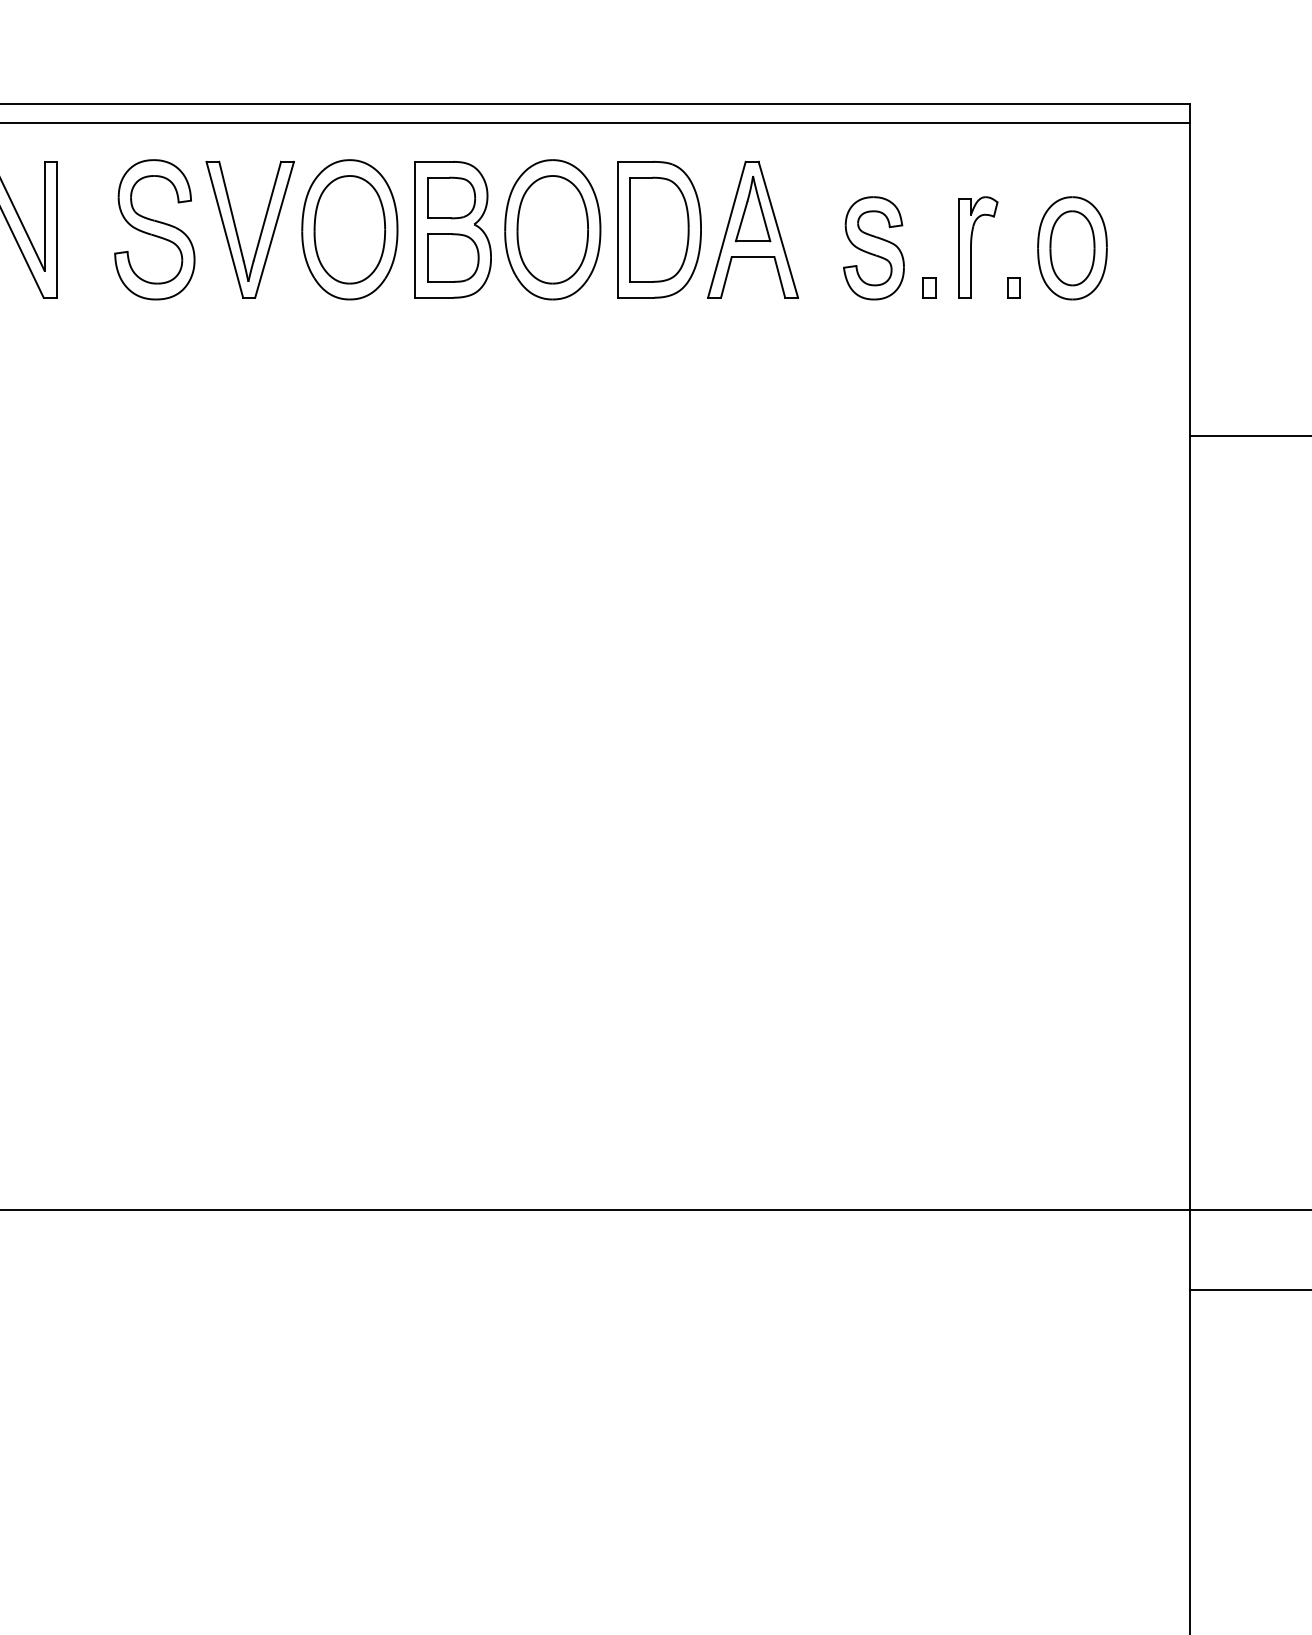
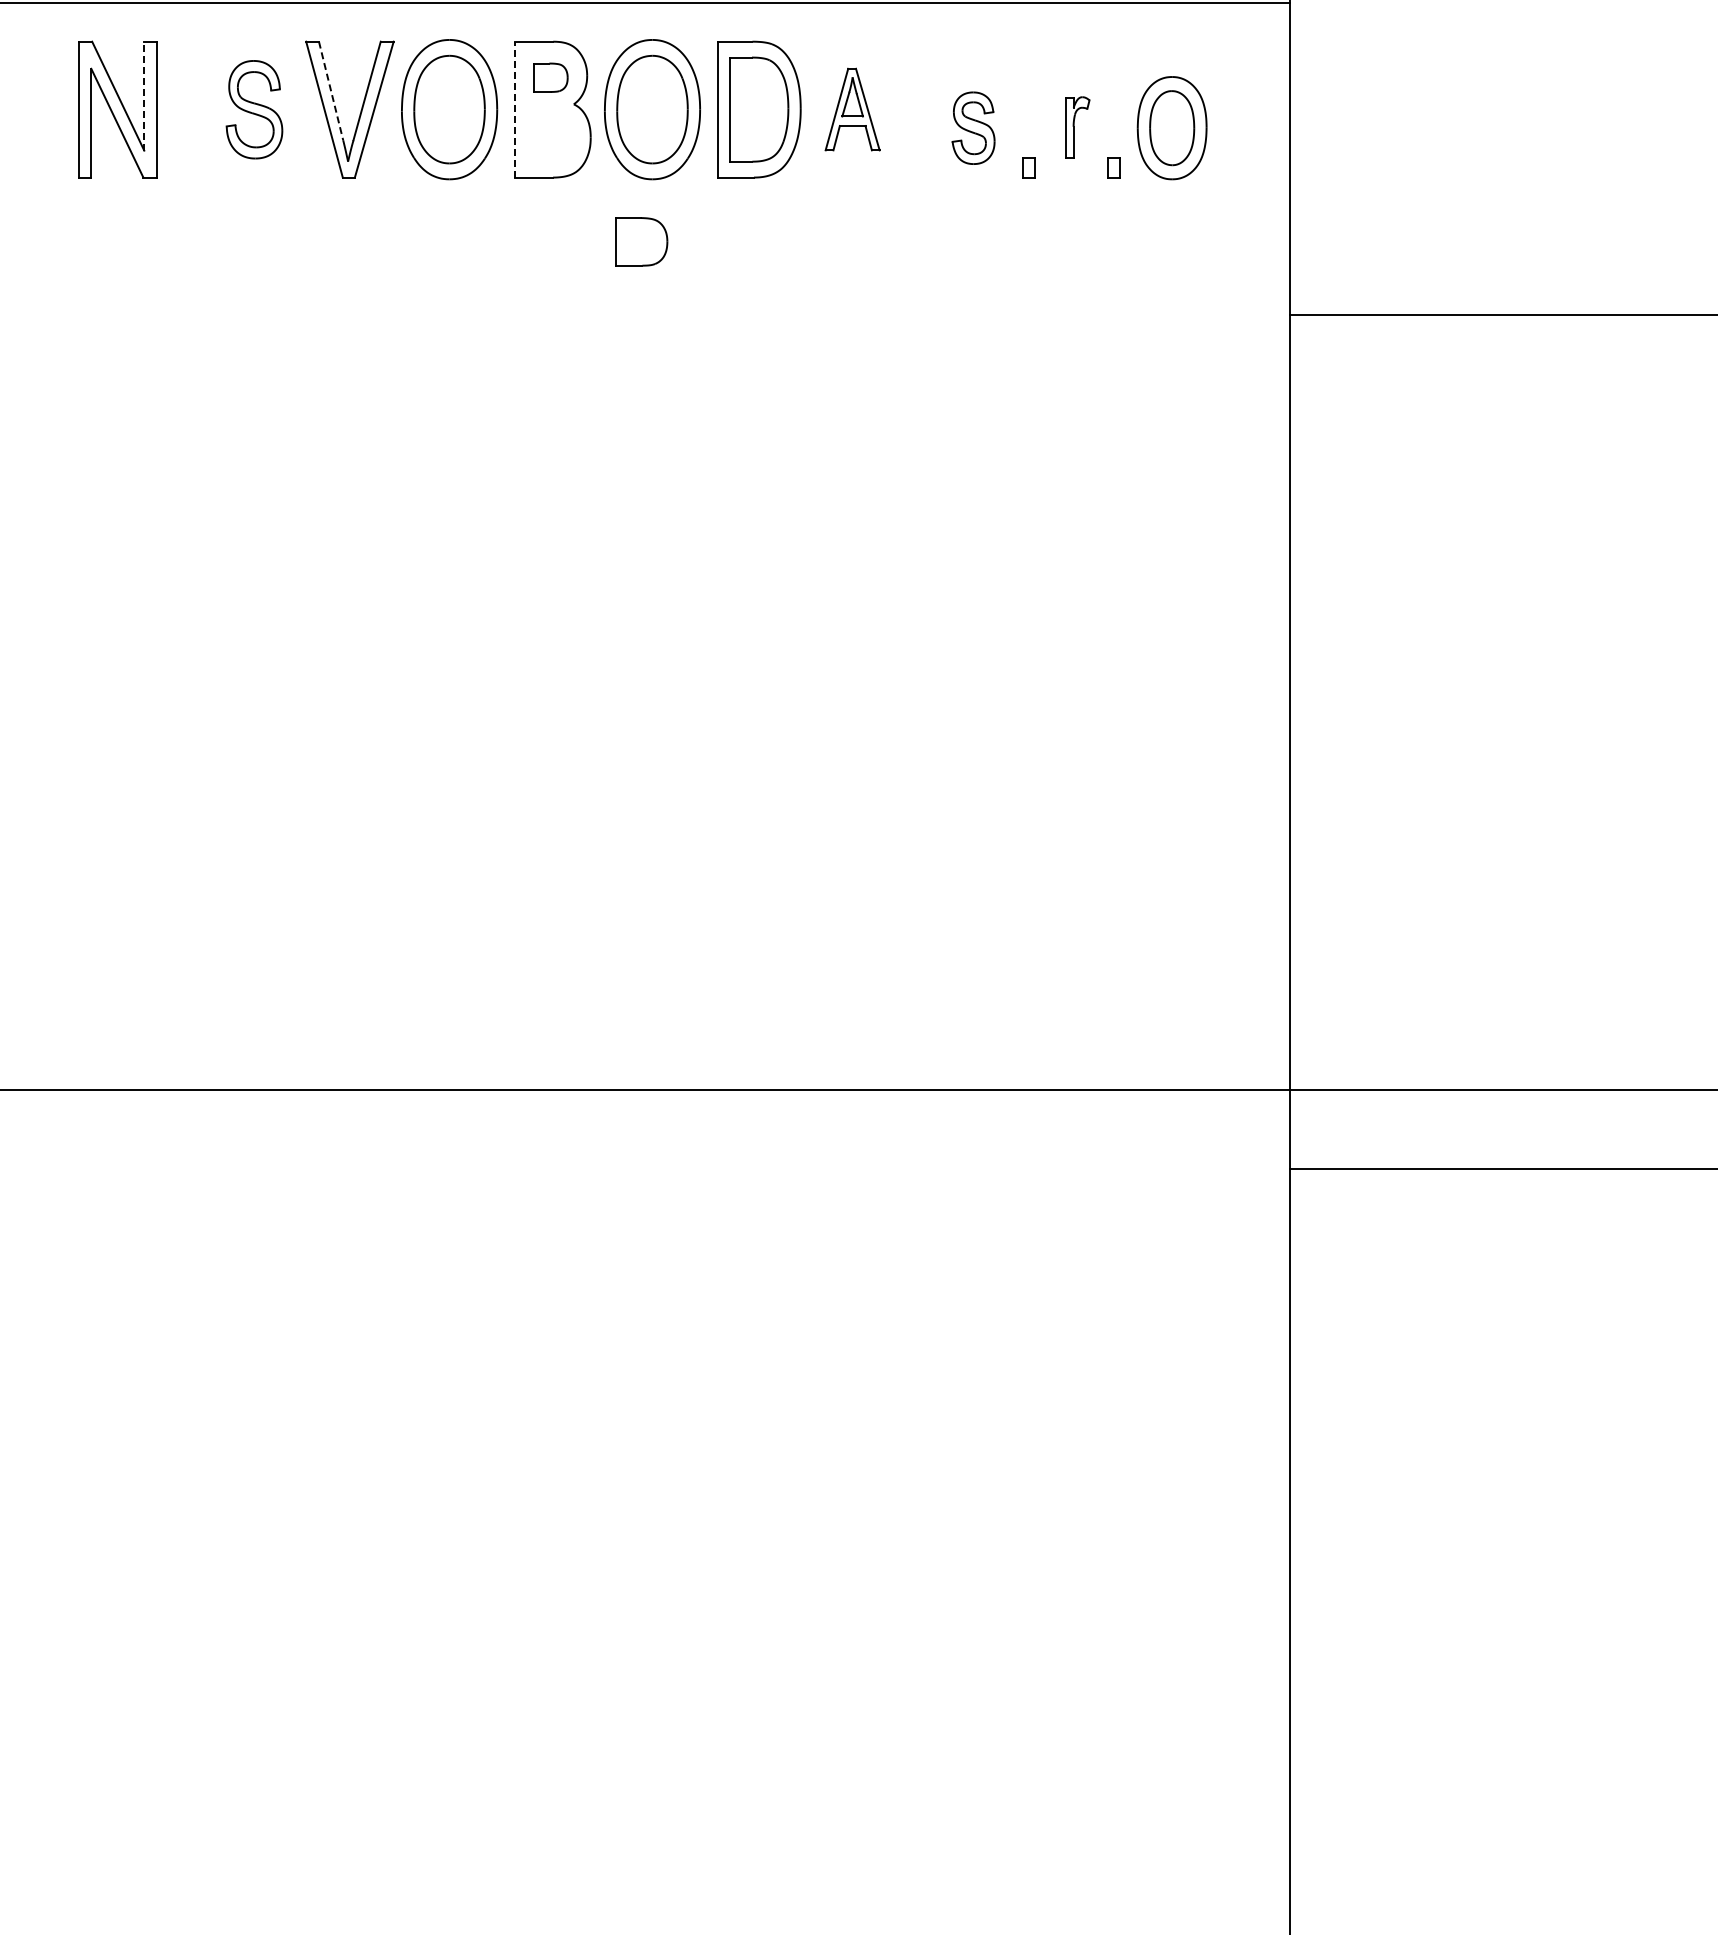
part: (450, 197) -> (550, 77), size x0.7
line: (231, 211) -> (331, 91), solid -> dashed
line: (44, 215) -> (144, 95), solid -> dashed
part: (154, 229) -> (254, 109), size x0.7
line: (414, 229) -> (514, 109), solid -> dashed
part: (752, 229) -> (852, 109), size x0.6
part: (977, 247) -> (1077, 127), size x0.6
part: (873, 248) -> (973, 128), size x0.7
part: (452, 257) -> (641, 241), moved

